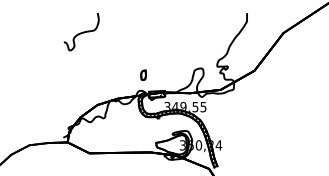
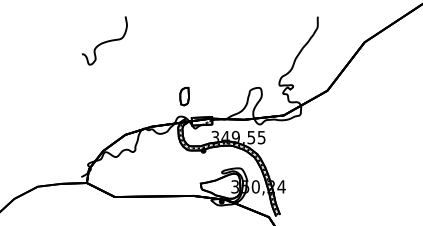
part: (143, 75) -> (184, 96), size x1.43

